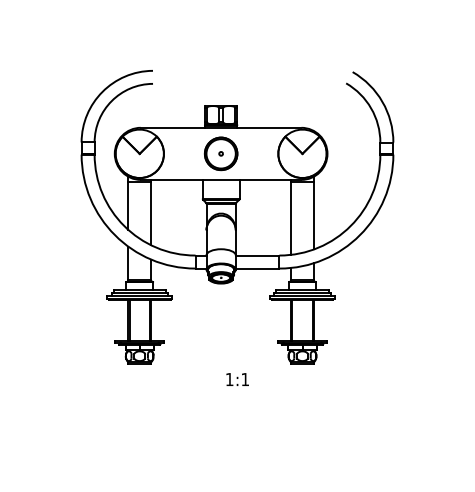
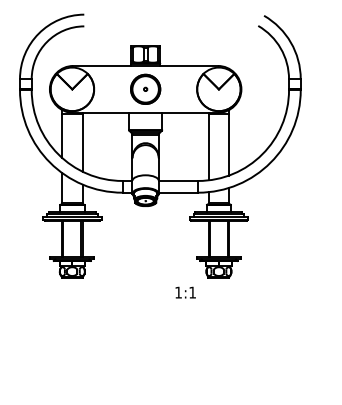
text: (237, 379) -> (185, 292), moved

